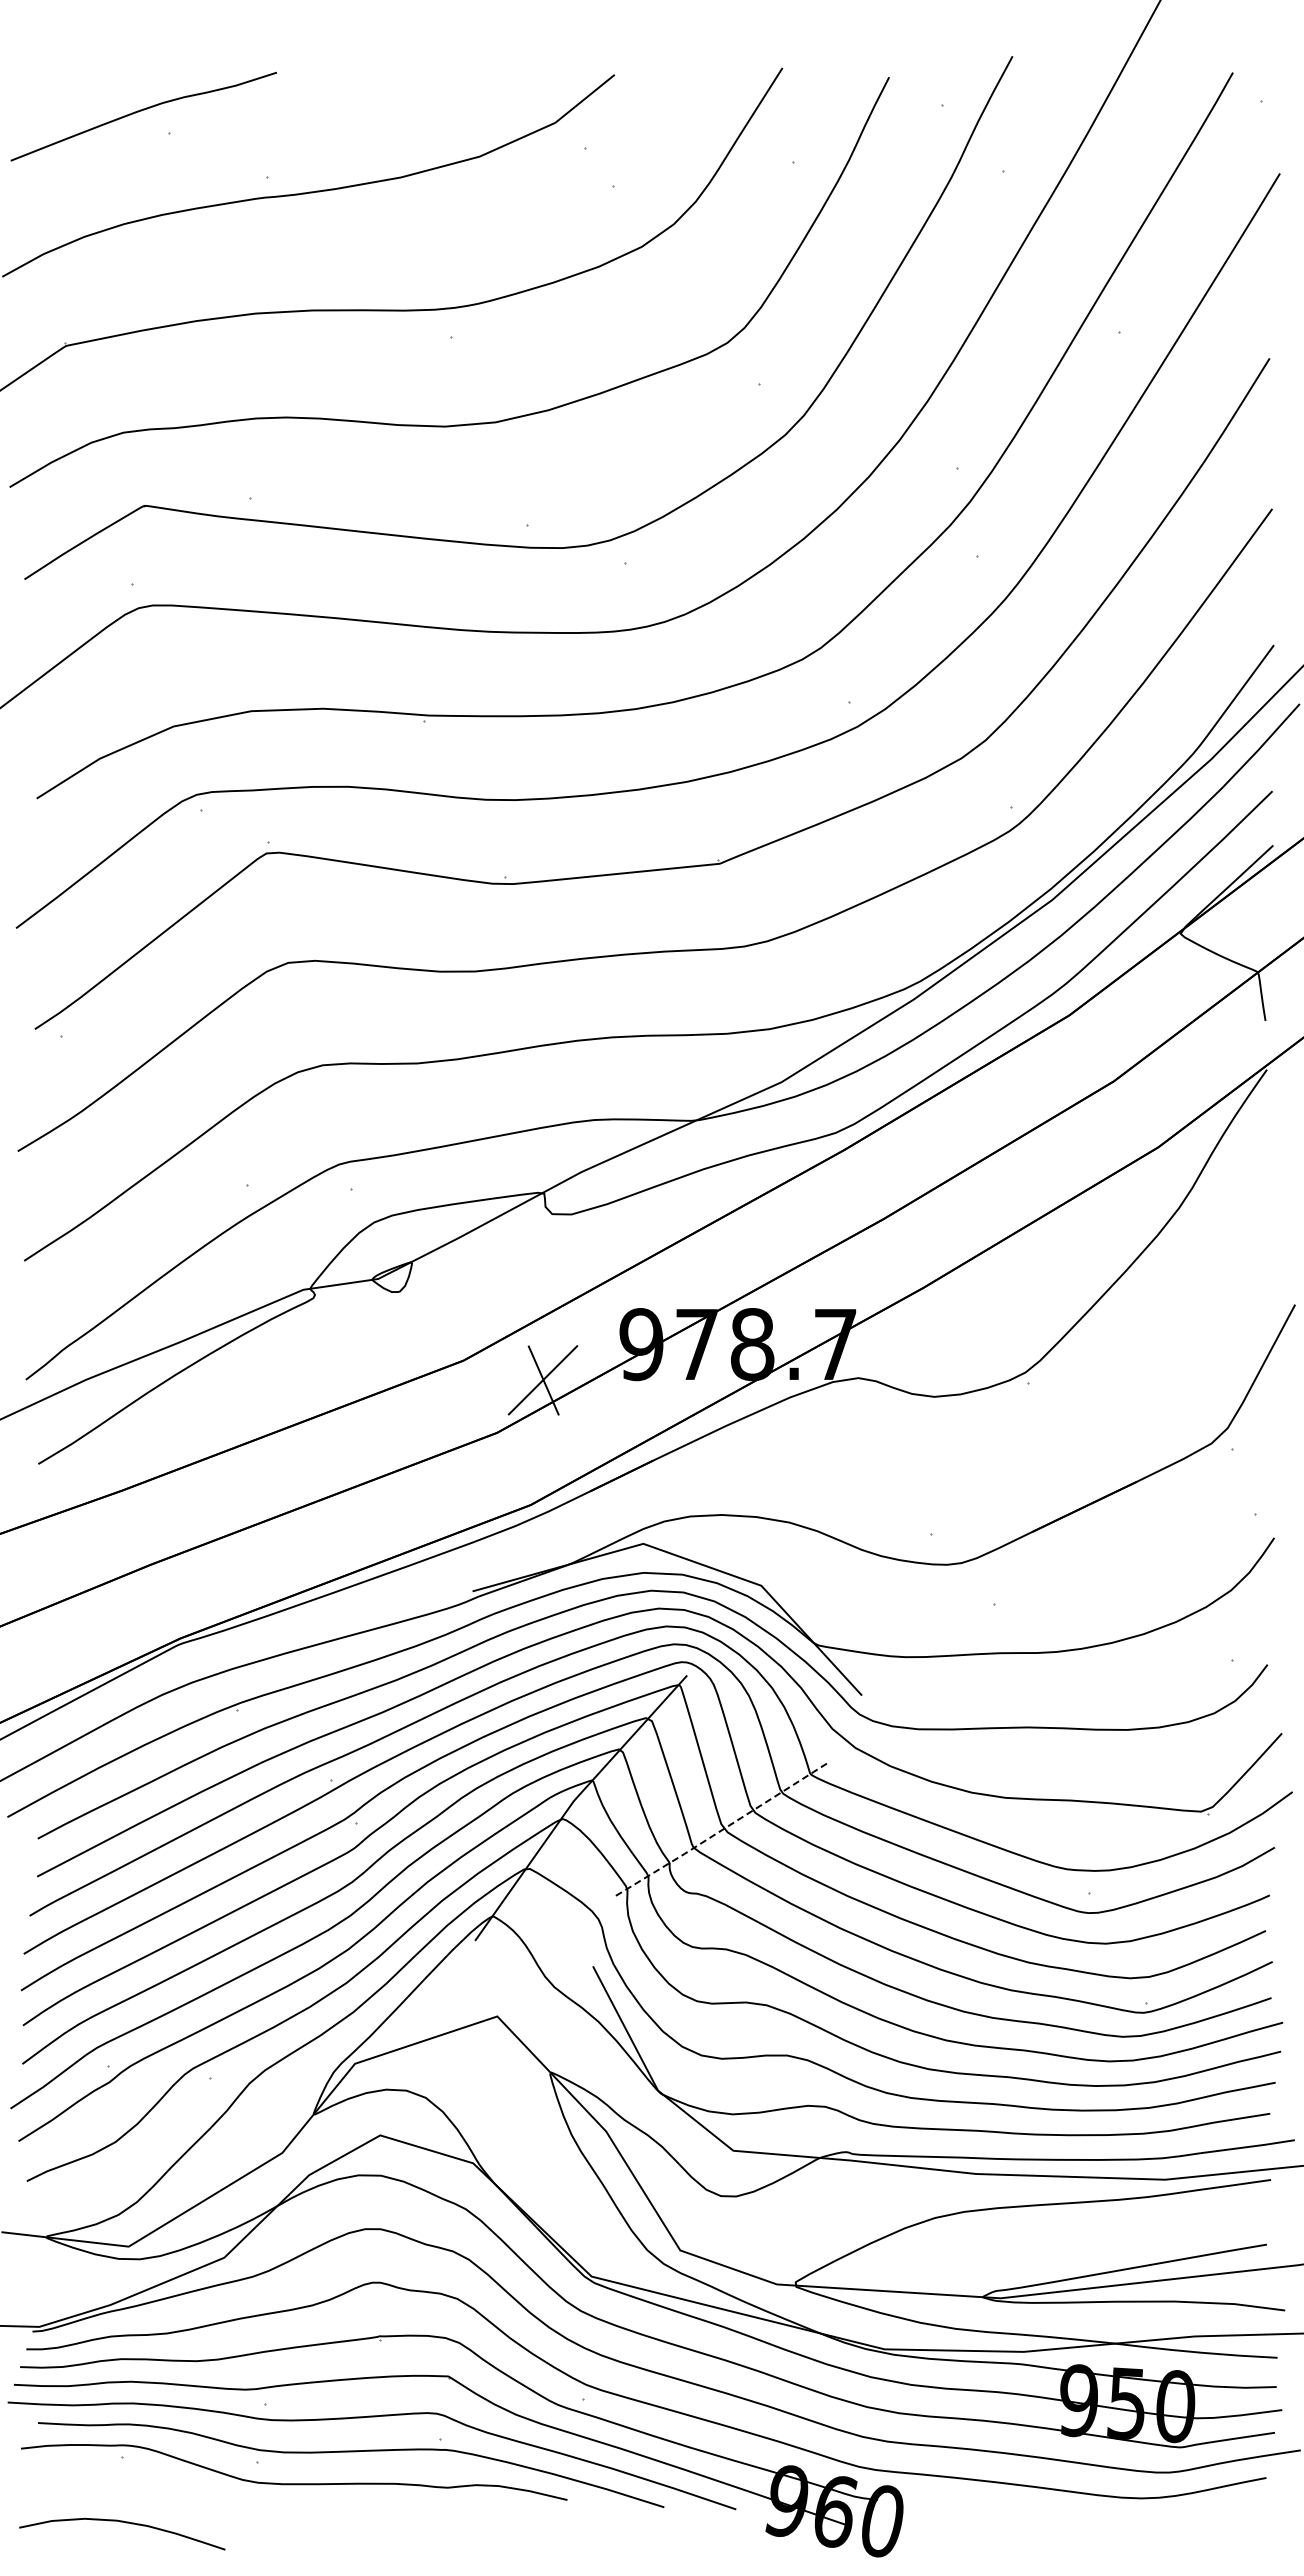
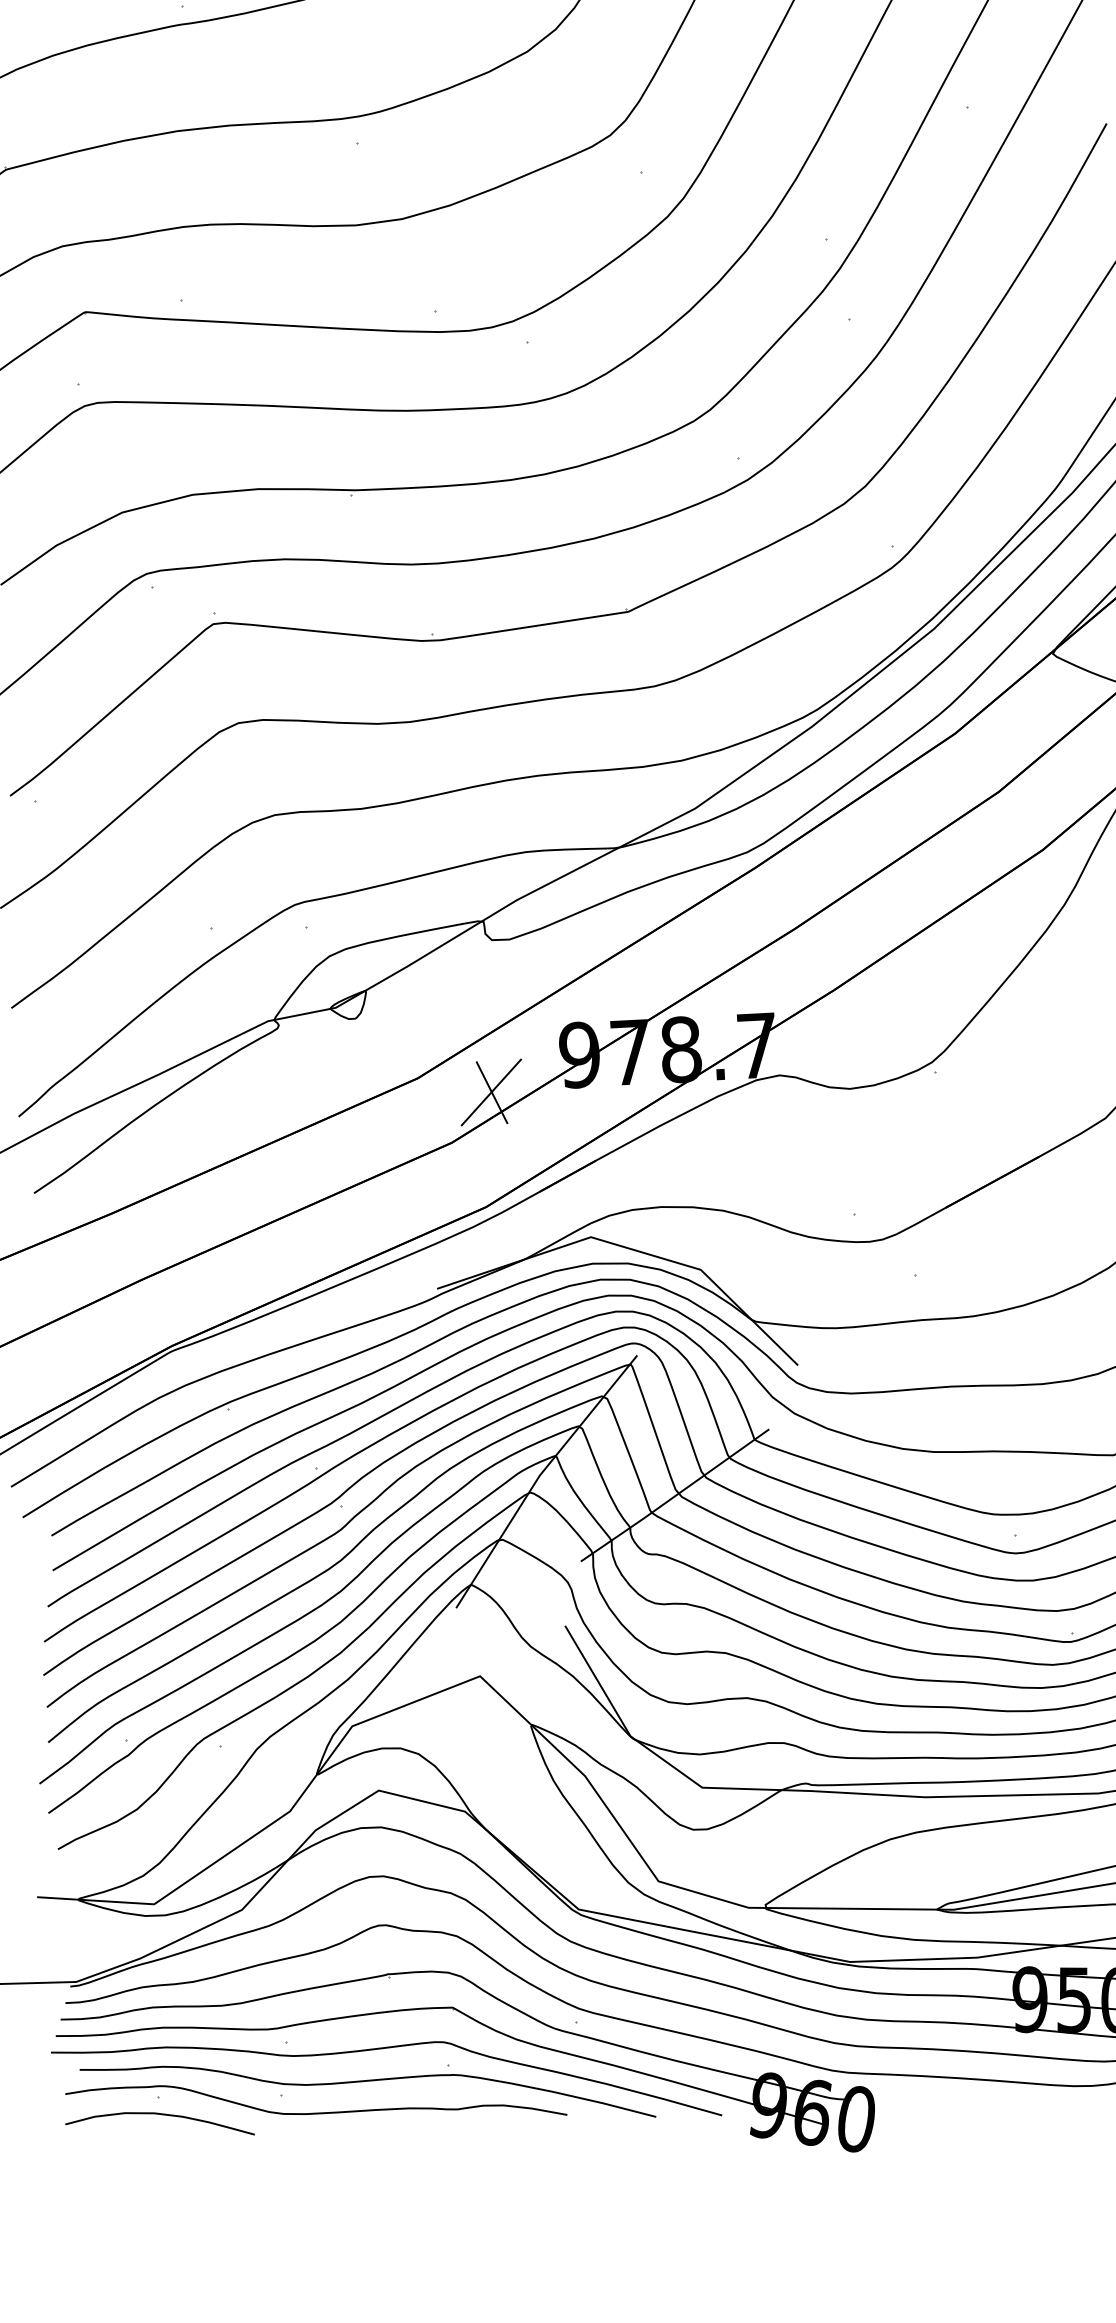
line: (720, 1831) -> (675, 1496), dashed -> solid
curve: (125, 2523) -> (162, 2115), moved

